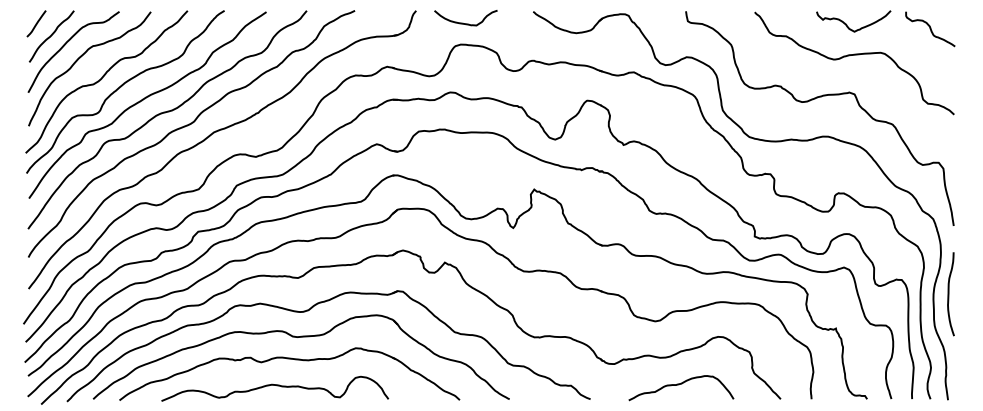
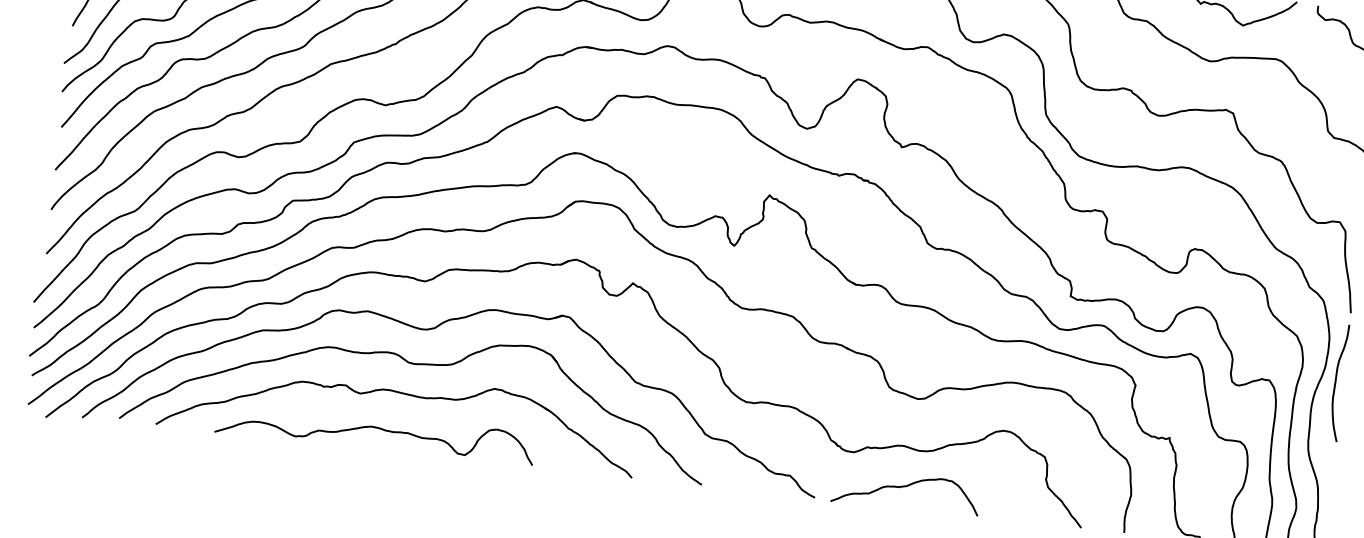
curve: (949, 294) -> (1336, 383), moved
curve: (679, 385) -> (903, 488), moved

